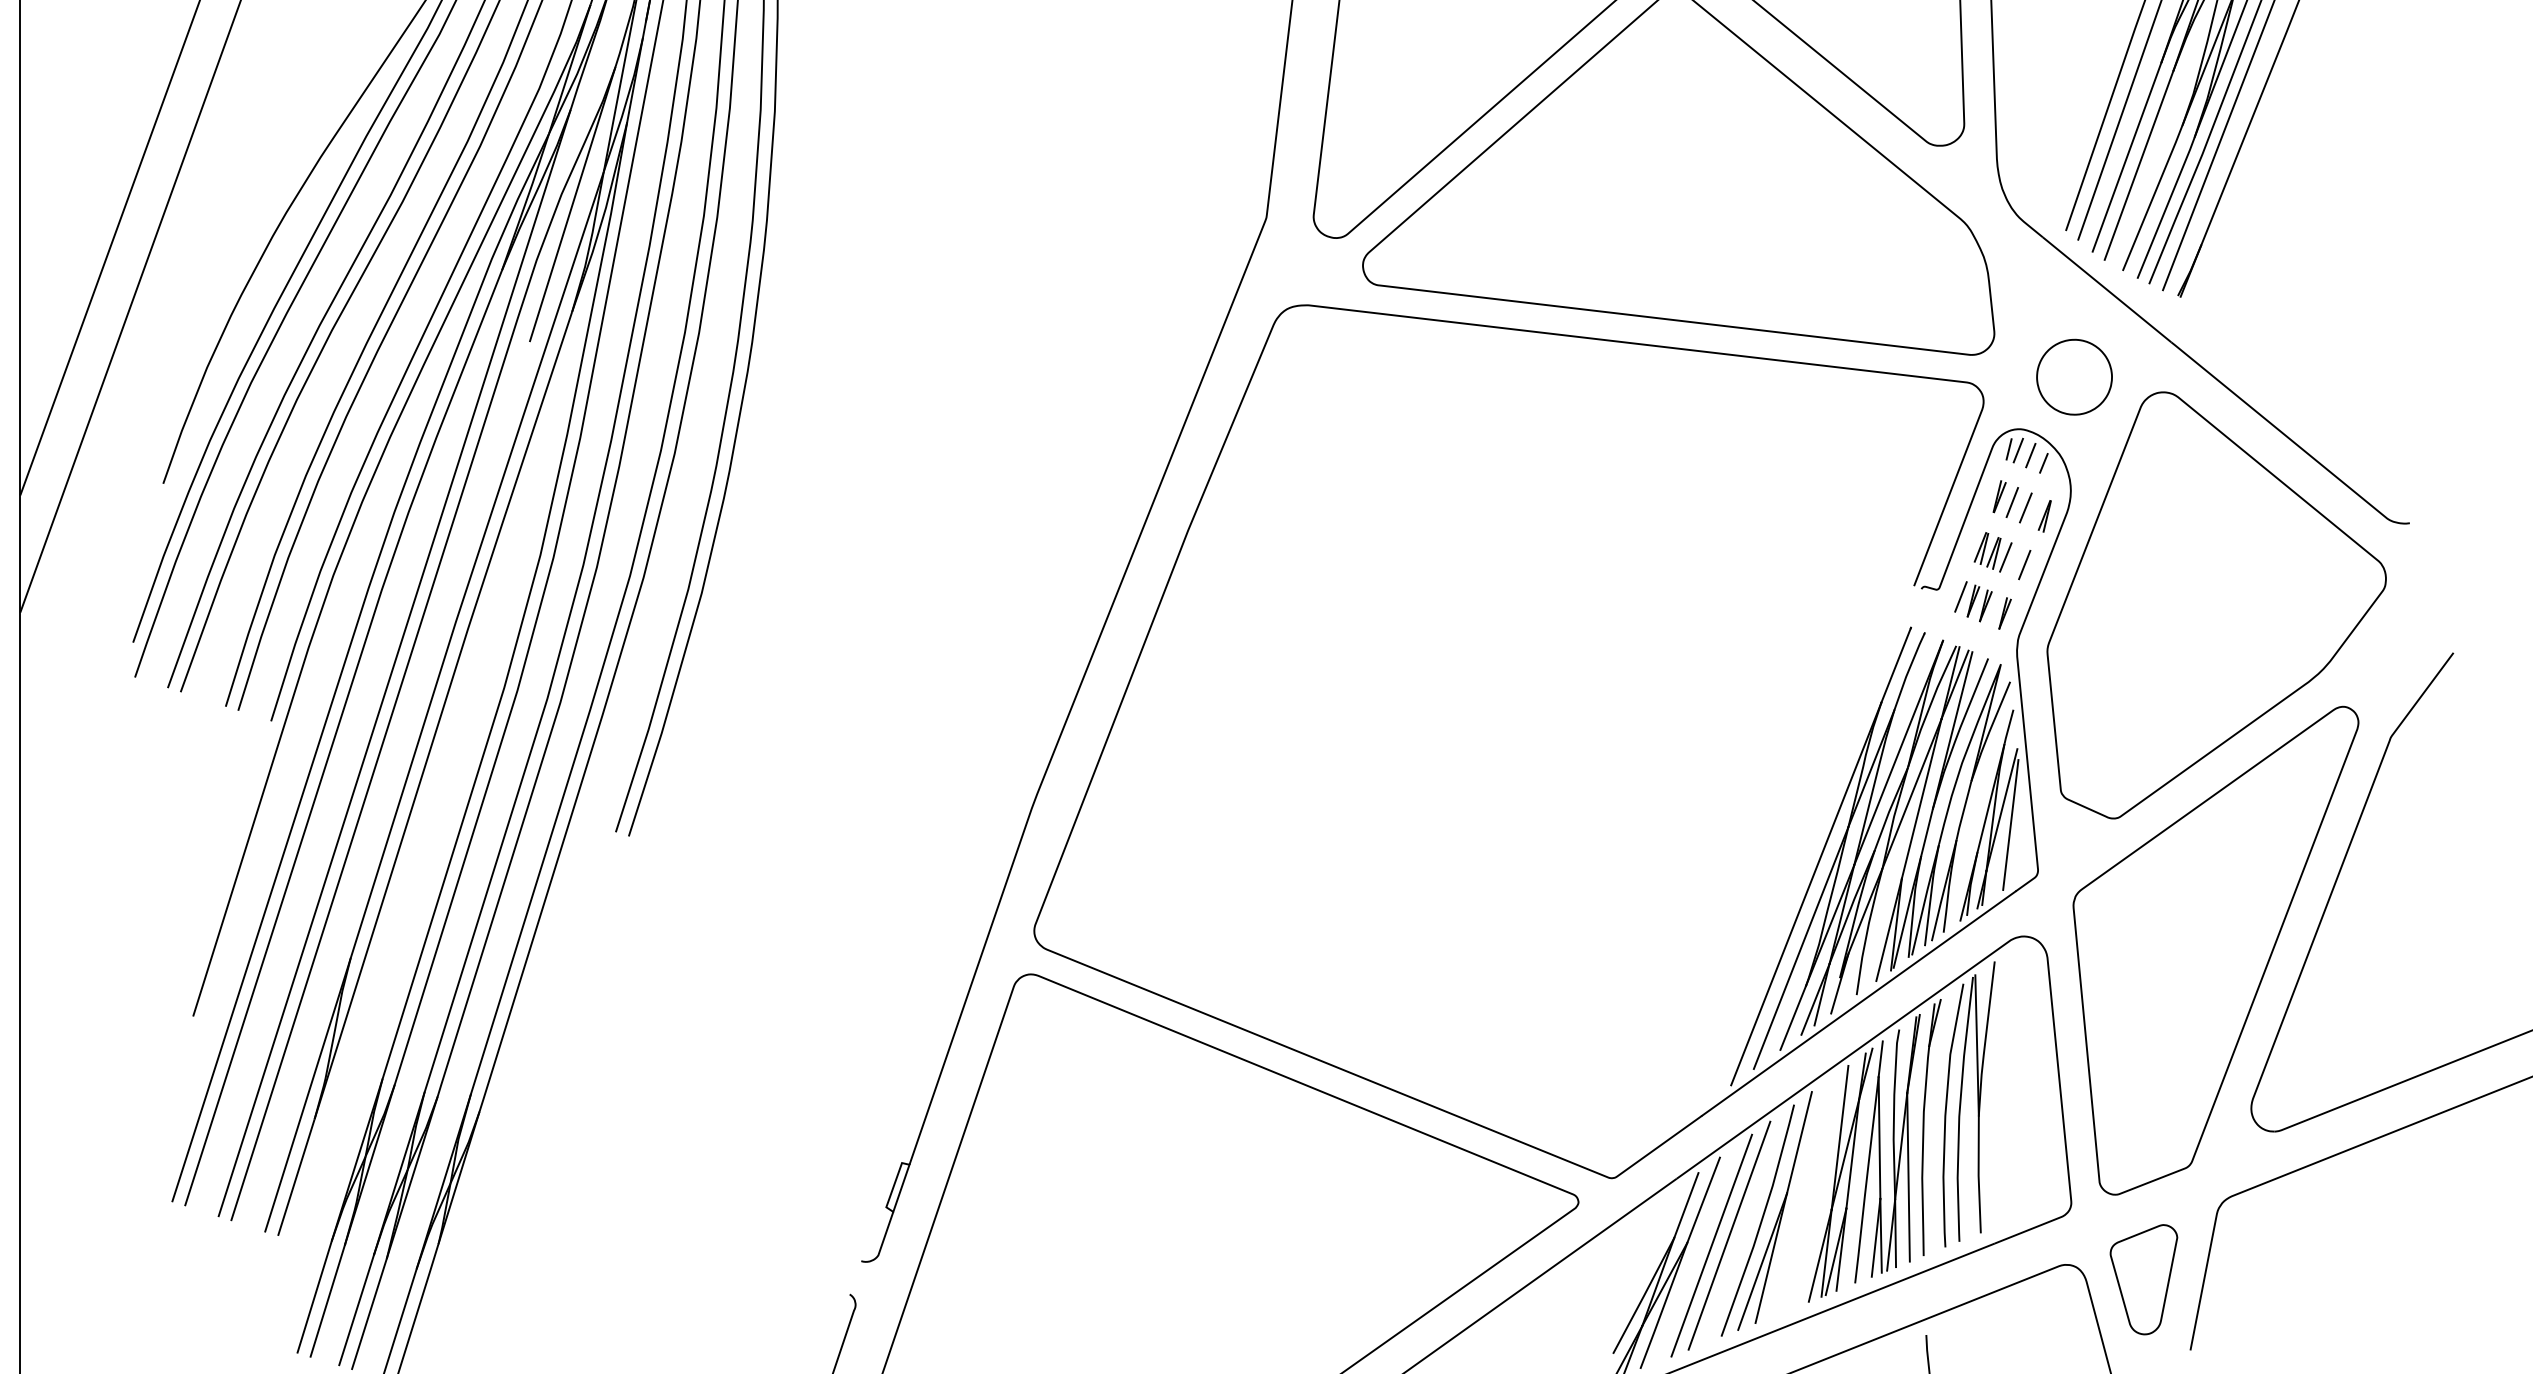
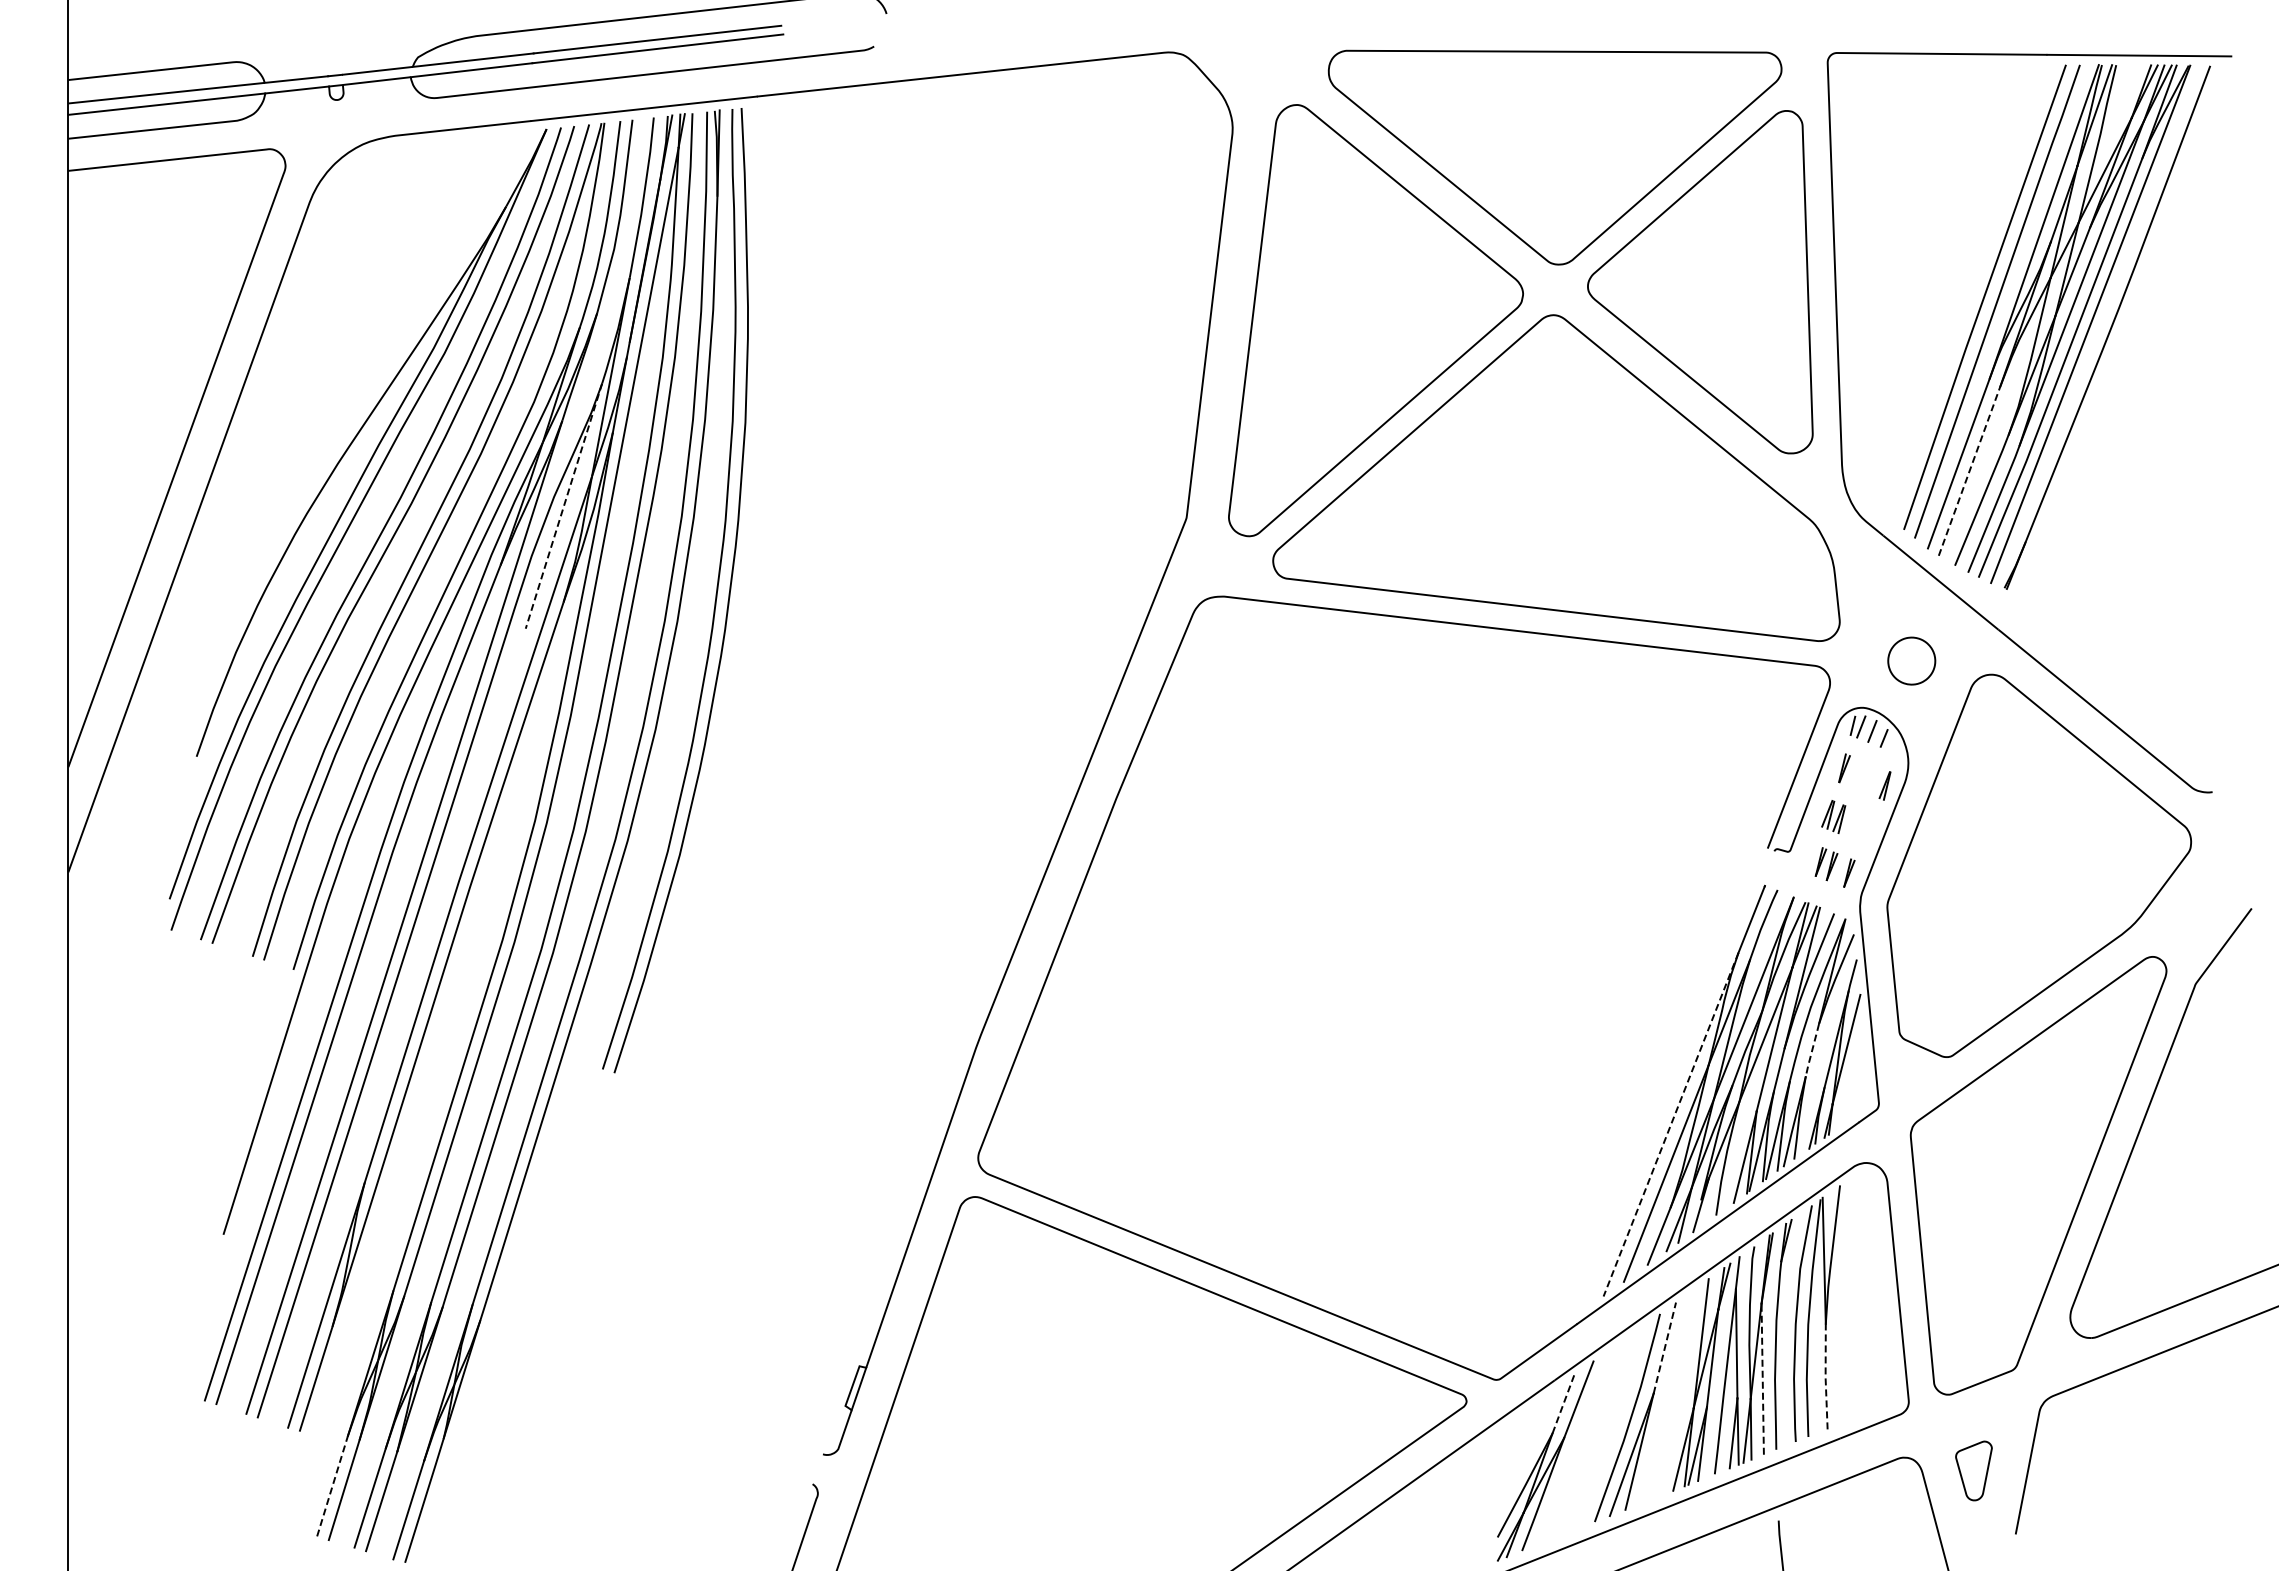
line: (2138, 164) -> (1969, 470), solid -> dashed
line: (572, 204) -> (563, 506), solid -> dashed
part: (2074, 376) -> (1911, 660), size x0.7
line: (2011, 502) -> (1855, 773), removed
line: (2025, 508) -> (1867, 778), removed
line: (2005, 557) -> (1849, 822), removed
line: (2024, 564) -> (1866, 829), removed
line: (1960, 597) -> (1809, 858), removed
line: (1964, 811) -> (1812, 1050), solid -> dashed
line: (2010, 824) -> (1854, 1062), removed
line: (1806, 893) -> (1671, 1124), solid -> dashed
line: (1799, 1143) -> (1664, 1348), solid -> dashed
line: (1978, 1174) -> (1825, 1376), solid -> dashed
line: (1908, 1177) -> (1762, 1379), solid -> dashed
line: (1686, 1204) -> (1563, 1403), solid -> dashed
line: (1728, 1235) -> (1601, 1431), removed
line: (1712, 1244) -> (1586, 1439), removed
part: (2143, 1279) -> (1973, 1470), size x0.6
line: (314, 1297) -> (332, 1486), solid -> dashed

